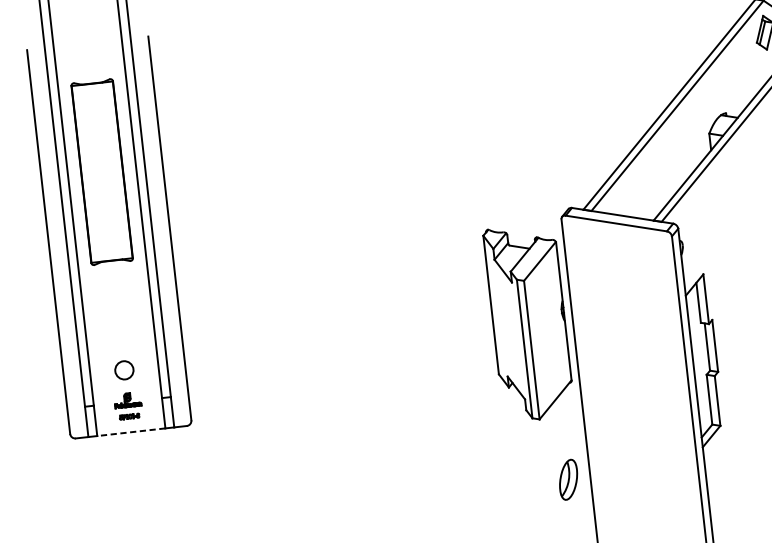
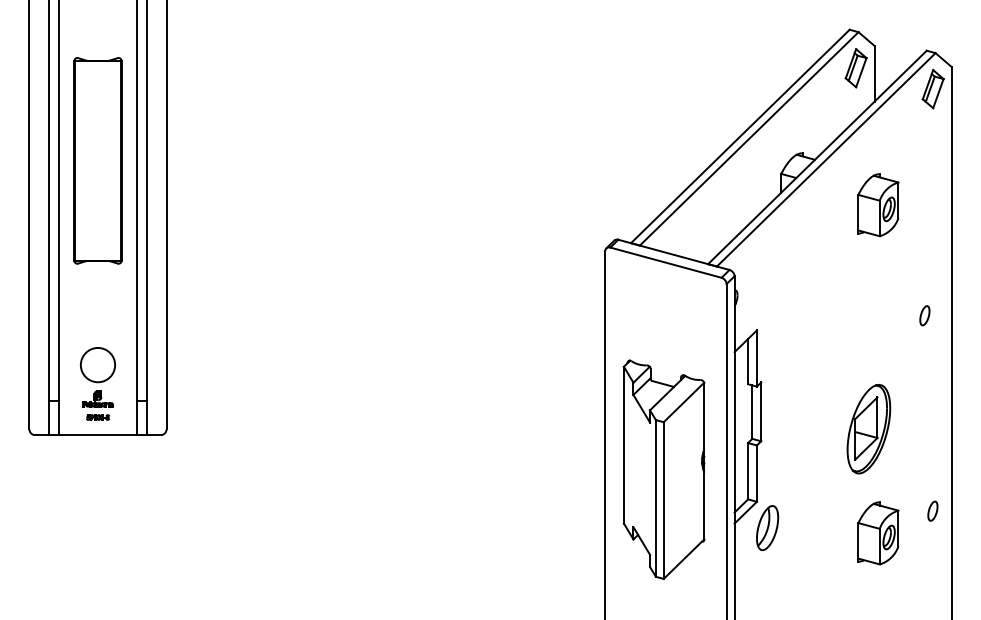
part: (101, 171) -> (97, 160), moved
part: (528, 322) -> (663, 469), moved
circle: (123, 369) -> (97, 364), size x1.67
line: (130, 432) -> (97, 435), dashed -> solid
part: (568, 479) -> (767, 527), moved

